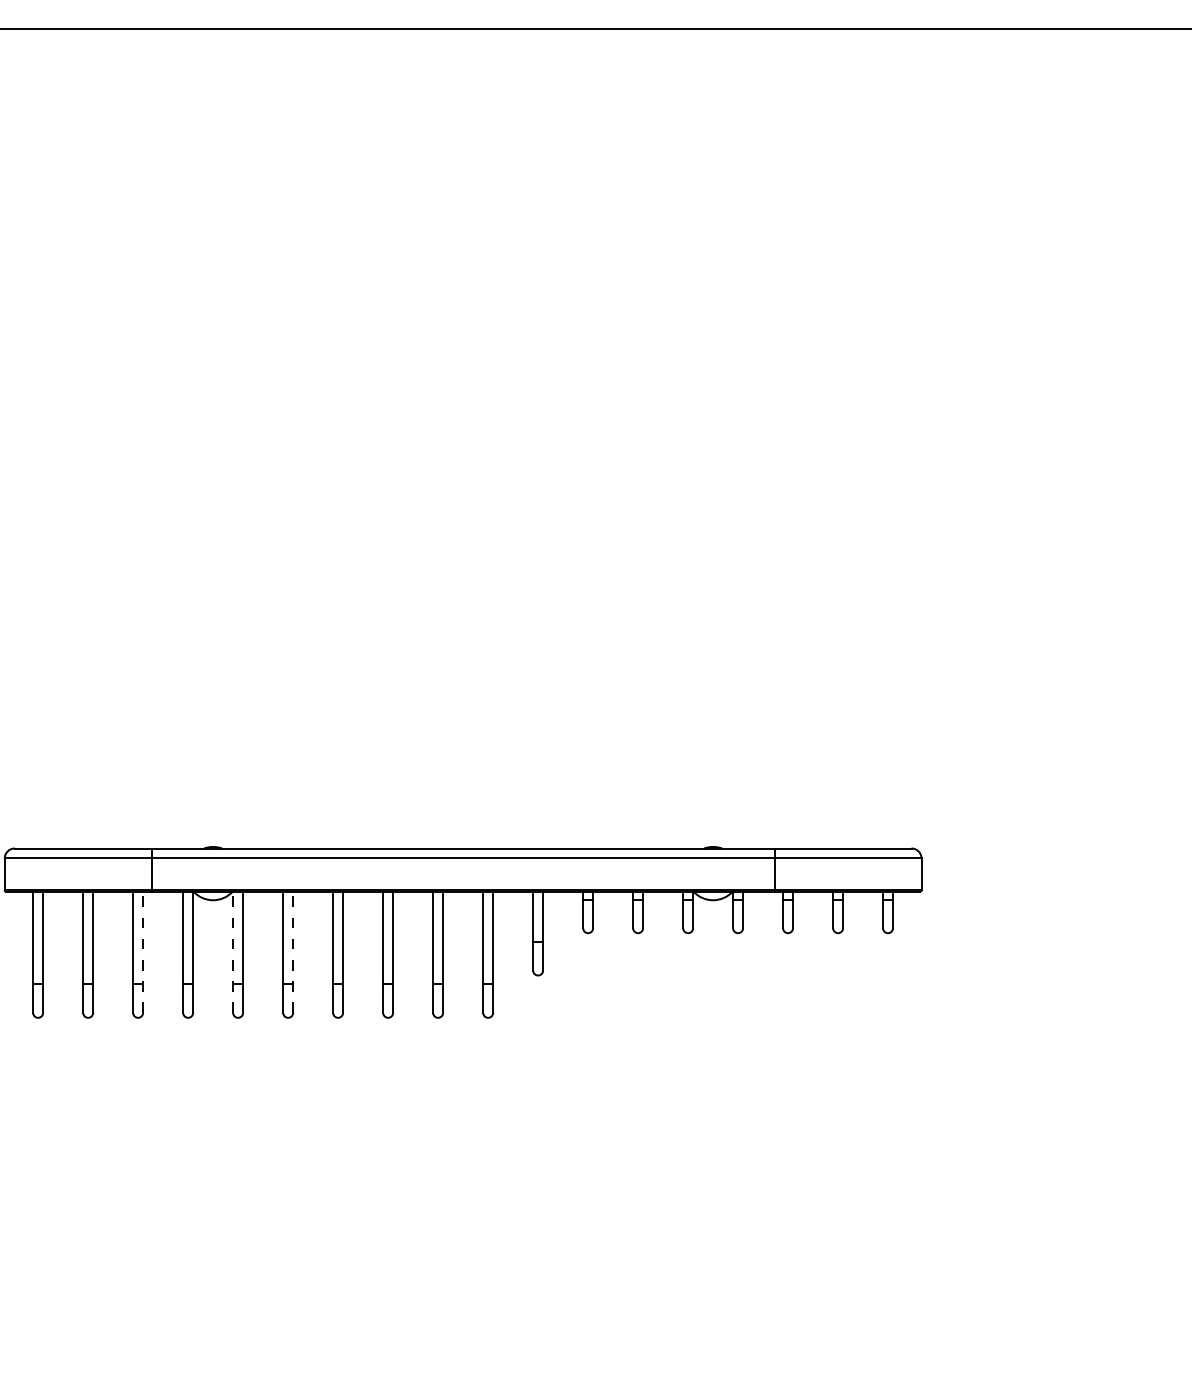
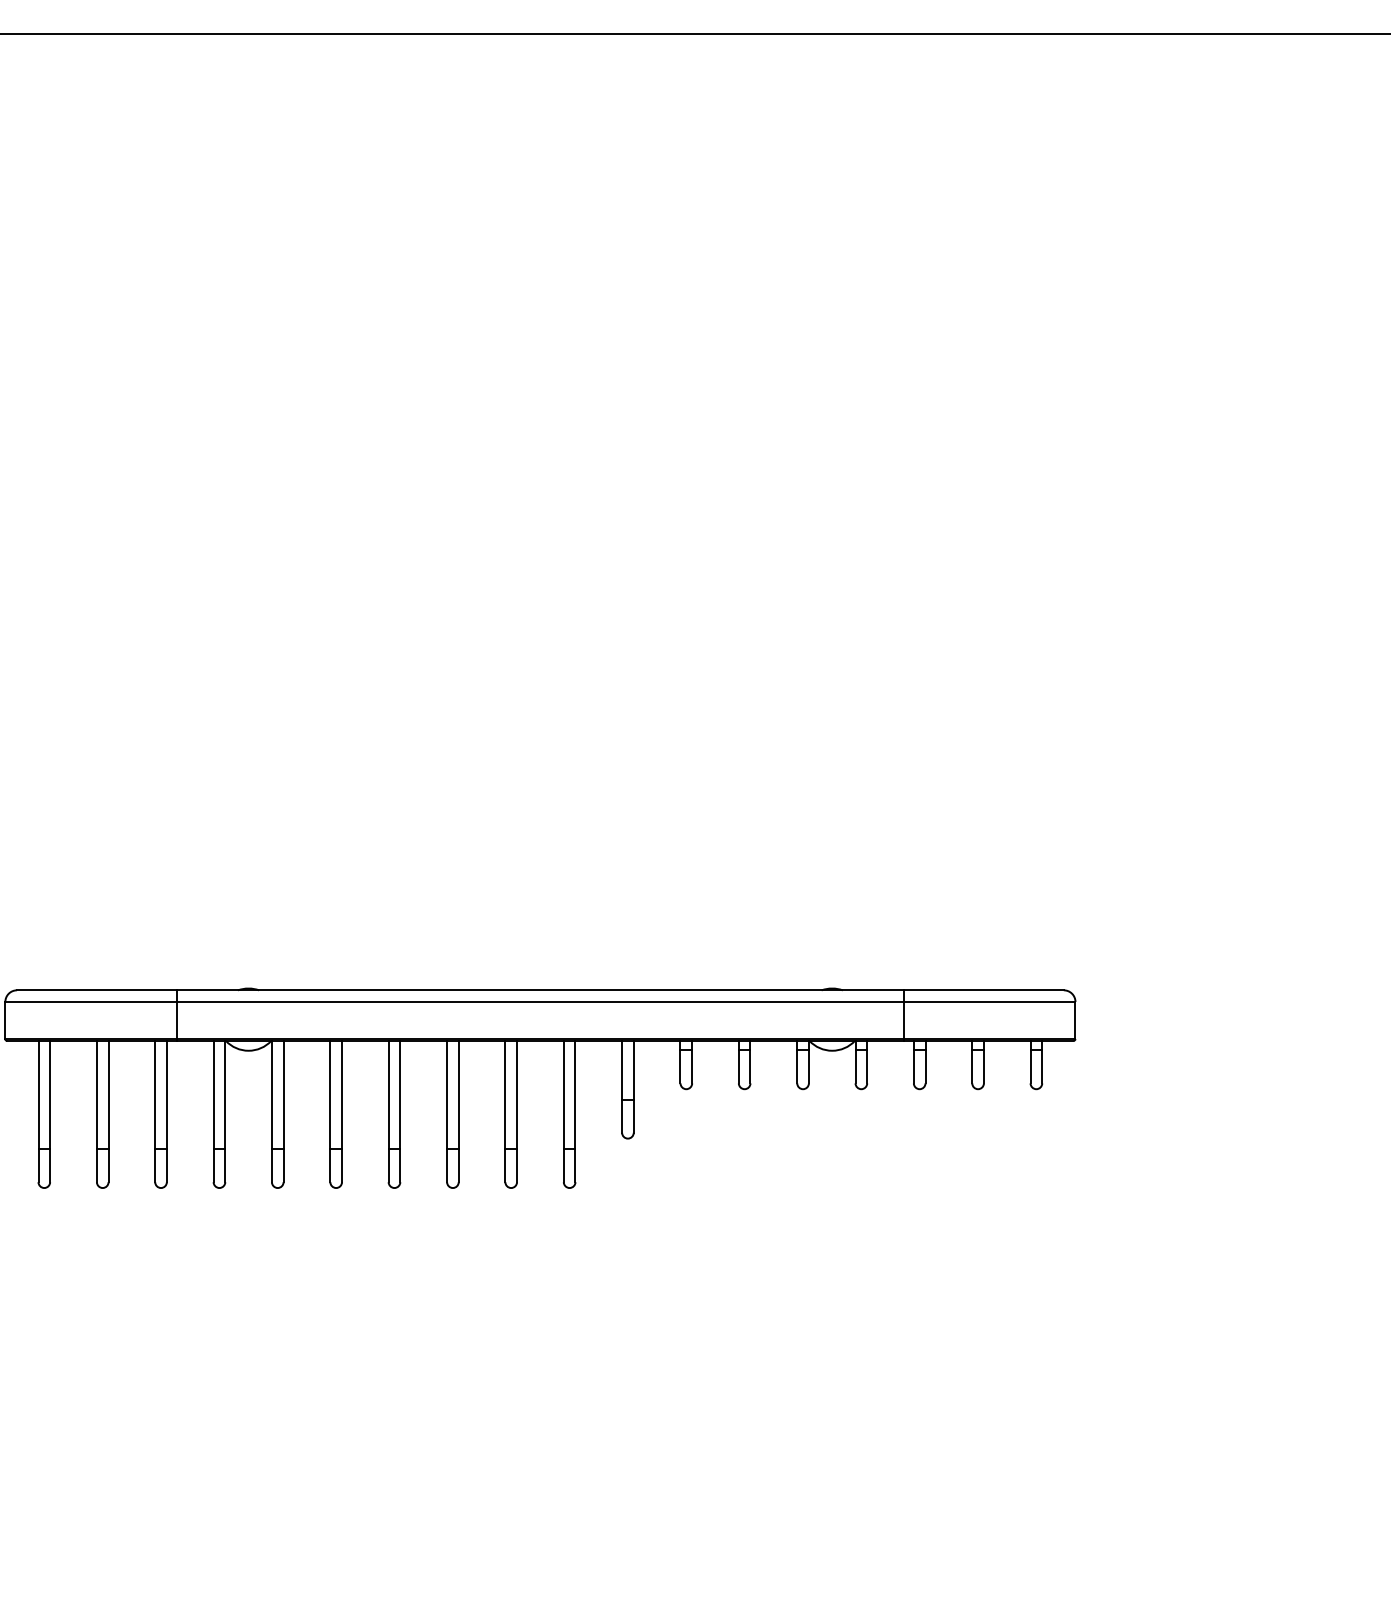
line: (142, 952) -> (166, 1111), dashed -> solid
line: (232, 952) -> (271, 1111), dashed -> solid
line: (292, 952) -> (341, 1111), dashed -> solid

